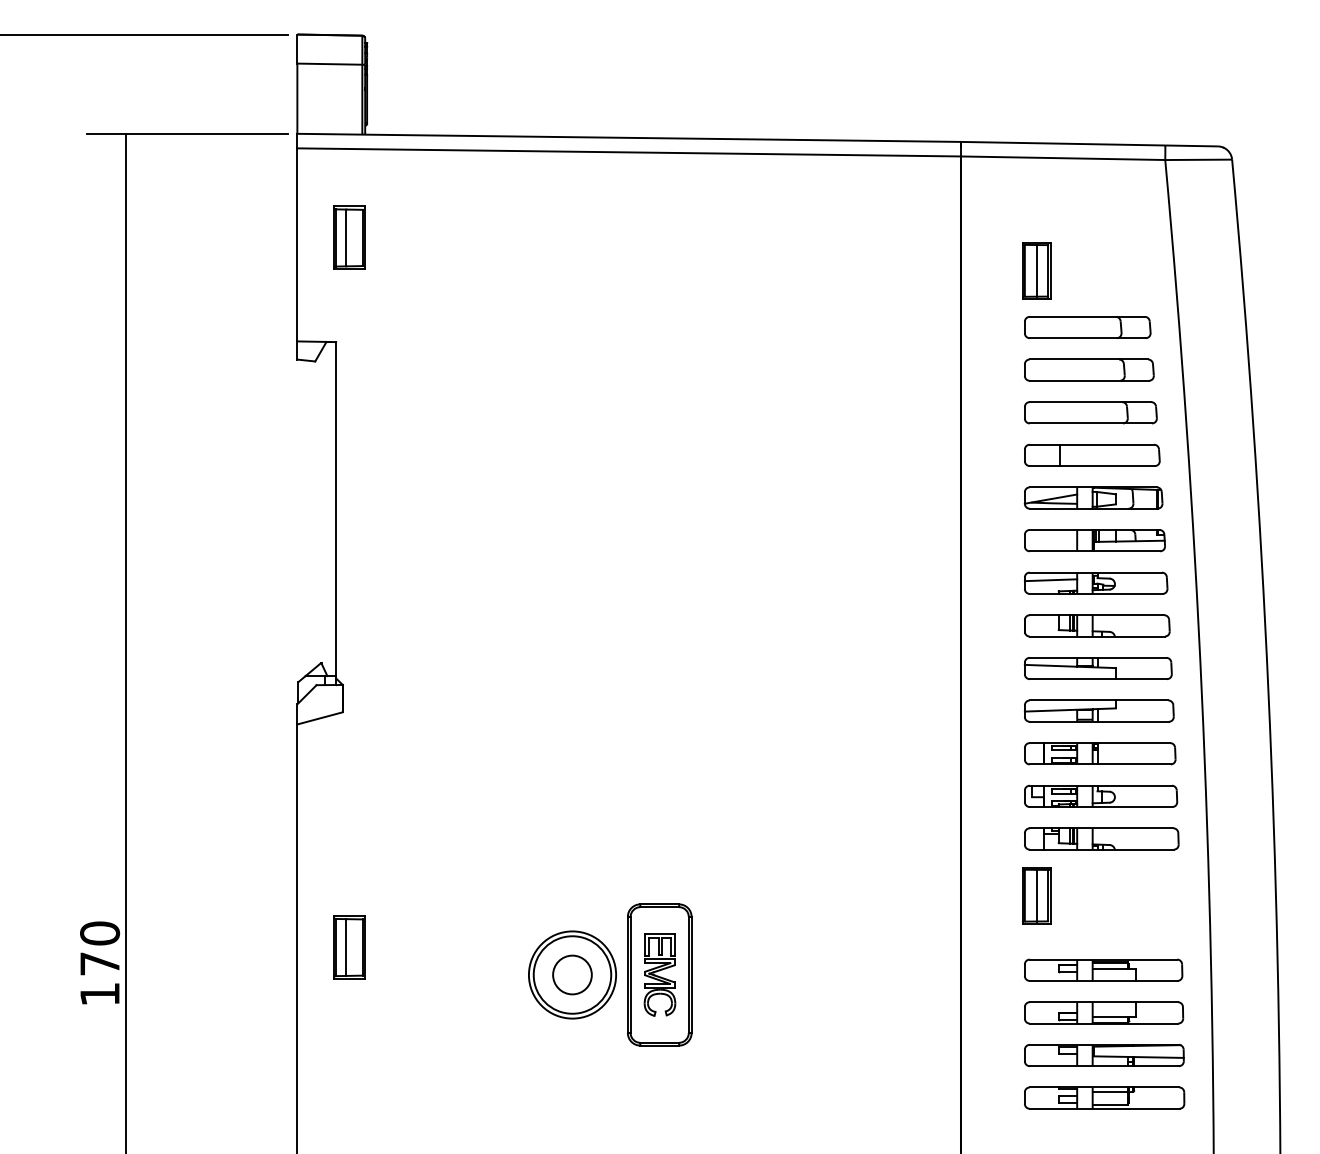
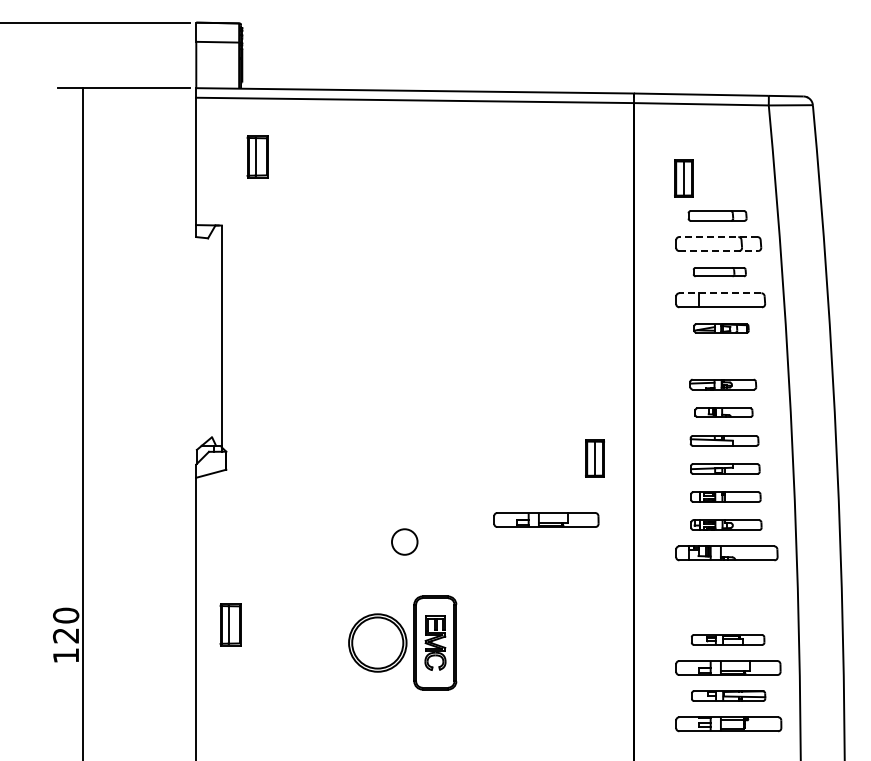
part: (349, 237) -> (257, 156), moved
part: (1087, 326) -> (717, 215), size x0.7
line: (1087, 360) -> (717, 237), solid -> dashed
line: (1090, 381) -> (719, 251), solid -> dashed
part: (1090, 411) -> (719, 271), size x0.6
line: (1090, 445) -> (719, 293), solid -> dashed
part: (1093, 498) -> (721, 328), size x0.6
part: (1095, 540) -> (722, 356), removed
part: (1096, 583) -> (723, 384), size x0.7
part: (1096, 625) -> (723, 412), size x0.6
part: (1098, 667) -> (724, 440), size x0.7
part: (1099, 710) -> (725, 468), size x0.7
part: (1099, 752) -> (725, 496), size x0.7
part: (828, 787) -> (546, 519), added
part: (1101, 795) -> (726, 524), size x0.7
part: (1035, 895) -> (594, 458), moved
text: (99, 963) -> (65, 635), 170 -> 120
part: (1102, 969) -> (727, 639), size x0.7
circle: (572, 974) -> (404, 541), moved
part: (1104, 1054) -> (728, 695), size x0.7

